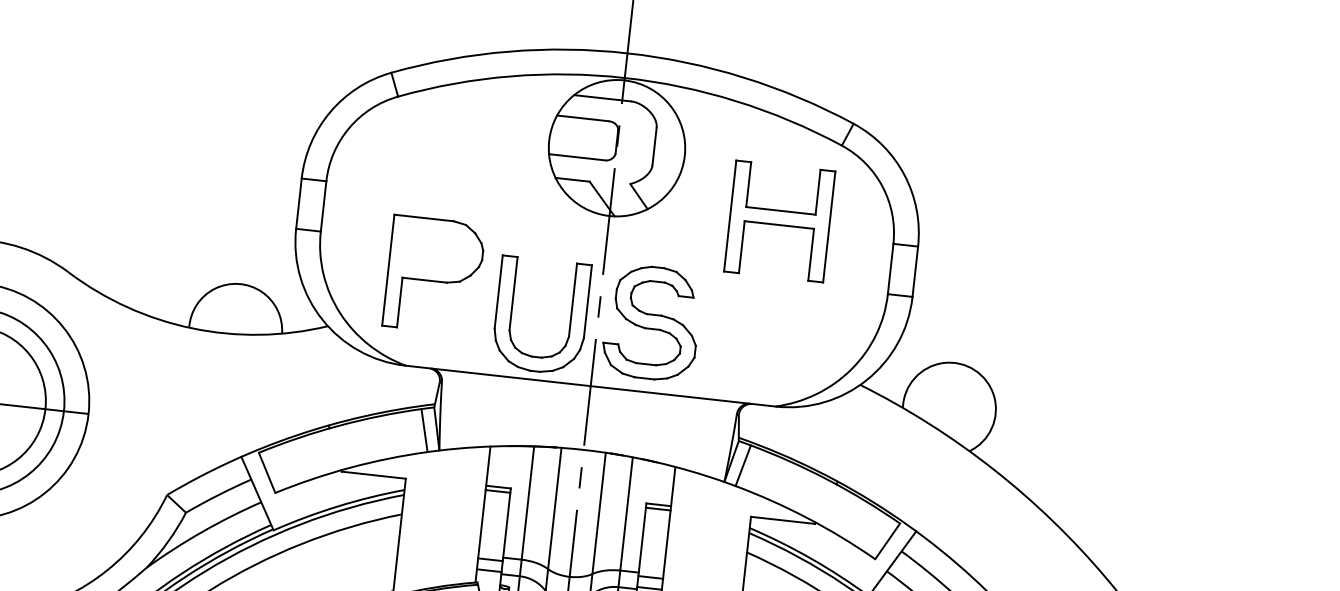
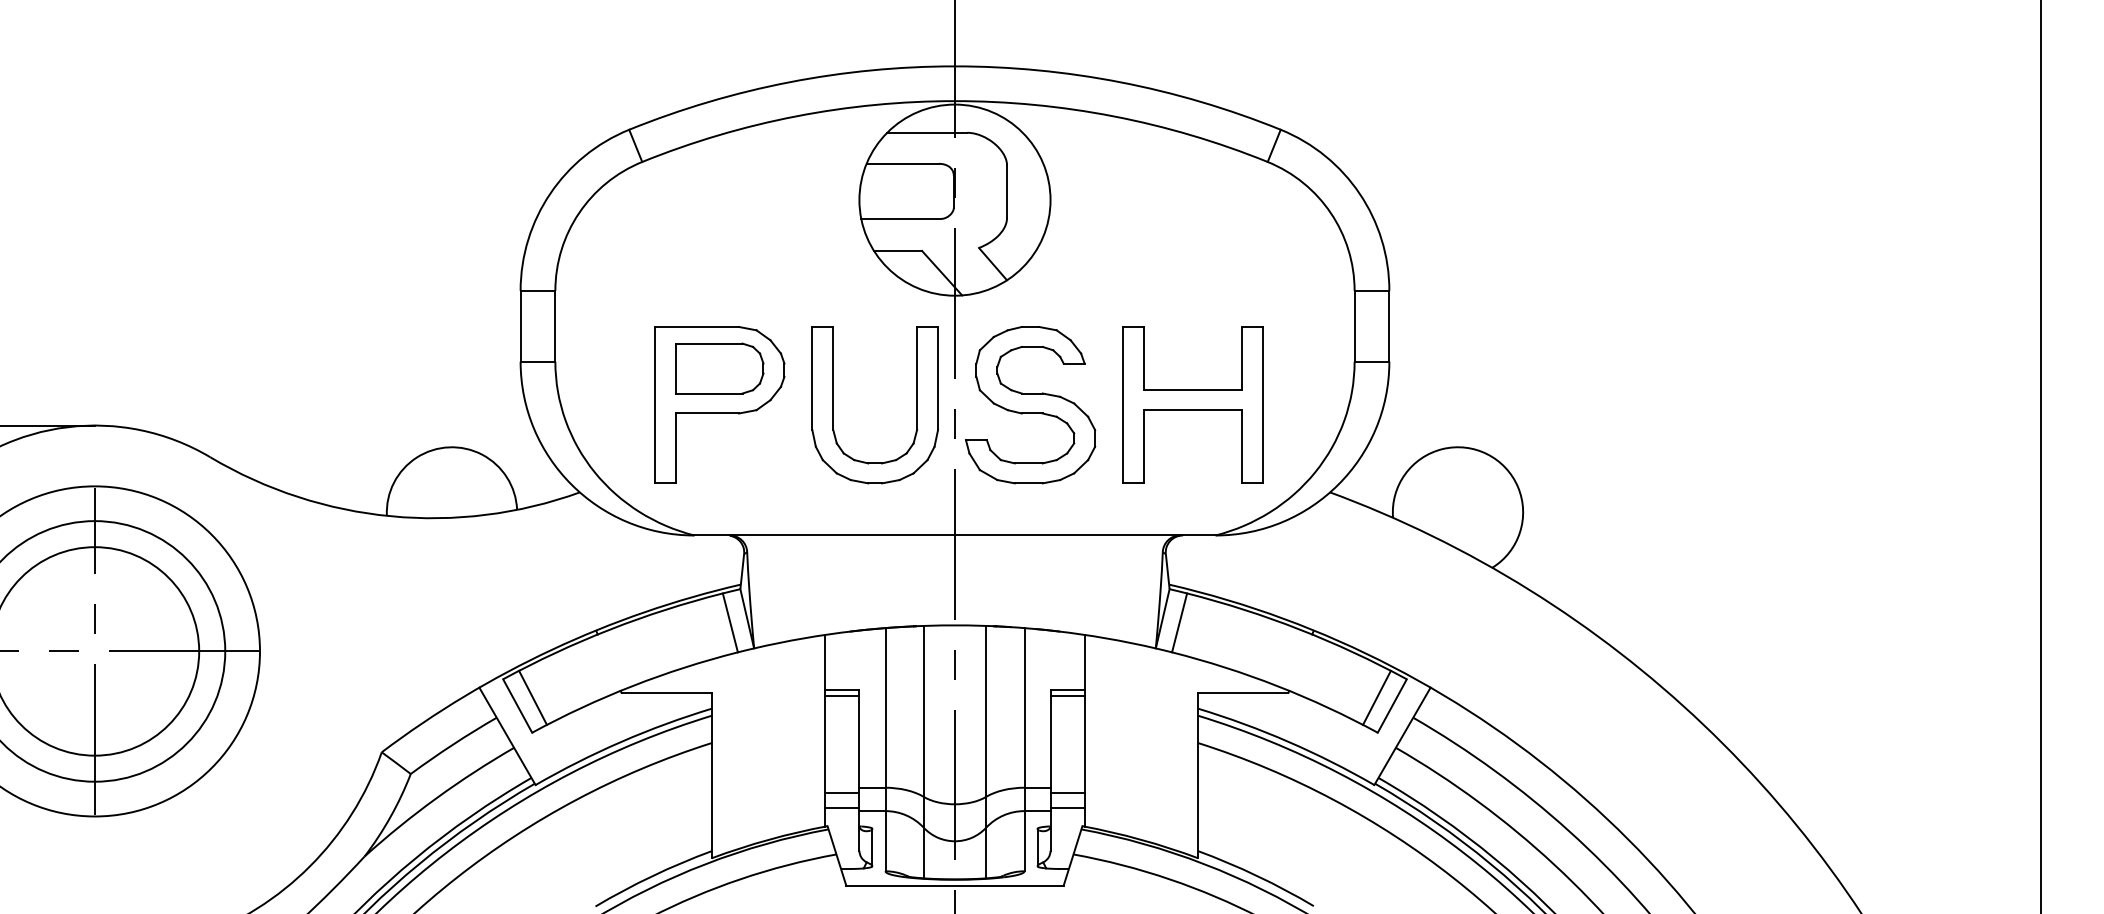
part: (779, 221) -> (1192, 404), moved
part: (436, 249) -> (719, 368), added
part: (511, 312) -> (833, 405), moved
part: (651, 323) -> (1030, 405), moved
line: (278, 467) -> (532, 697), added
line: (877, 534) -> (1376, 697), added

